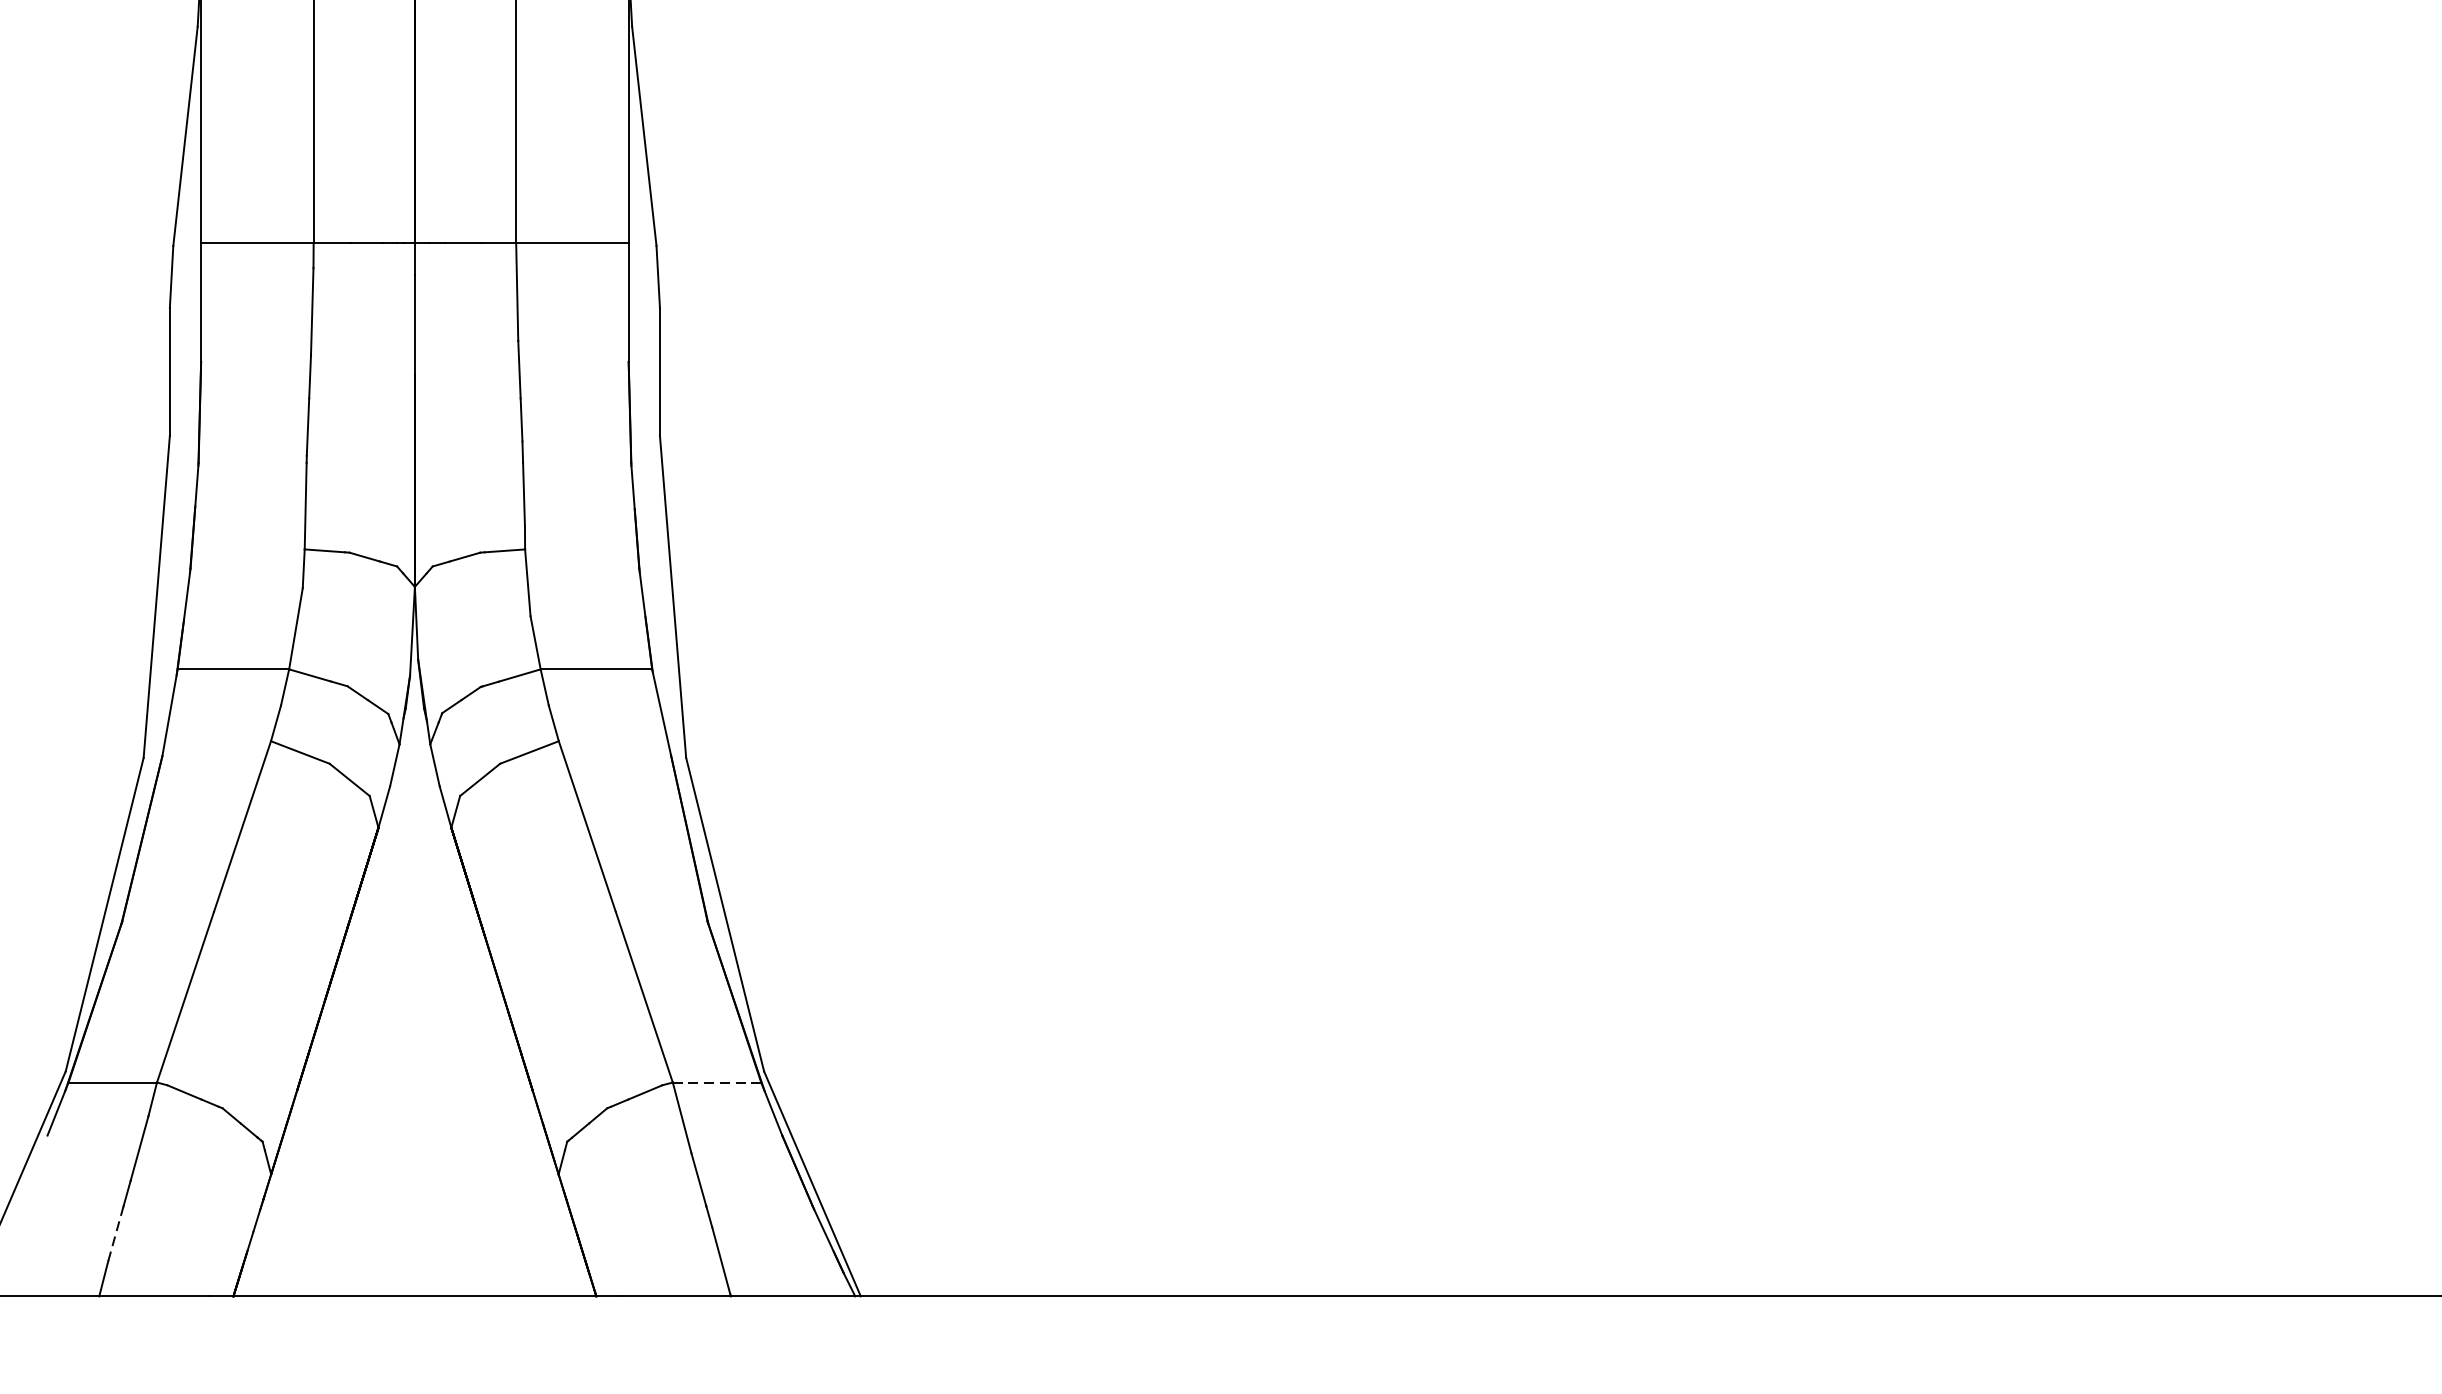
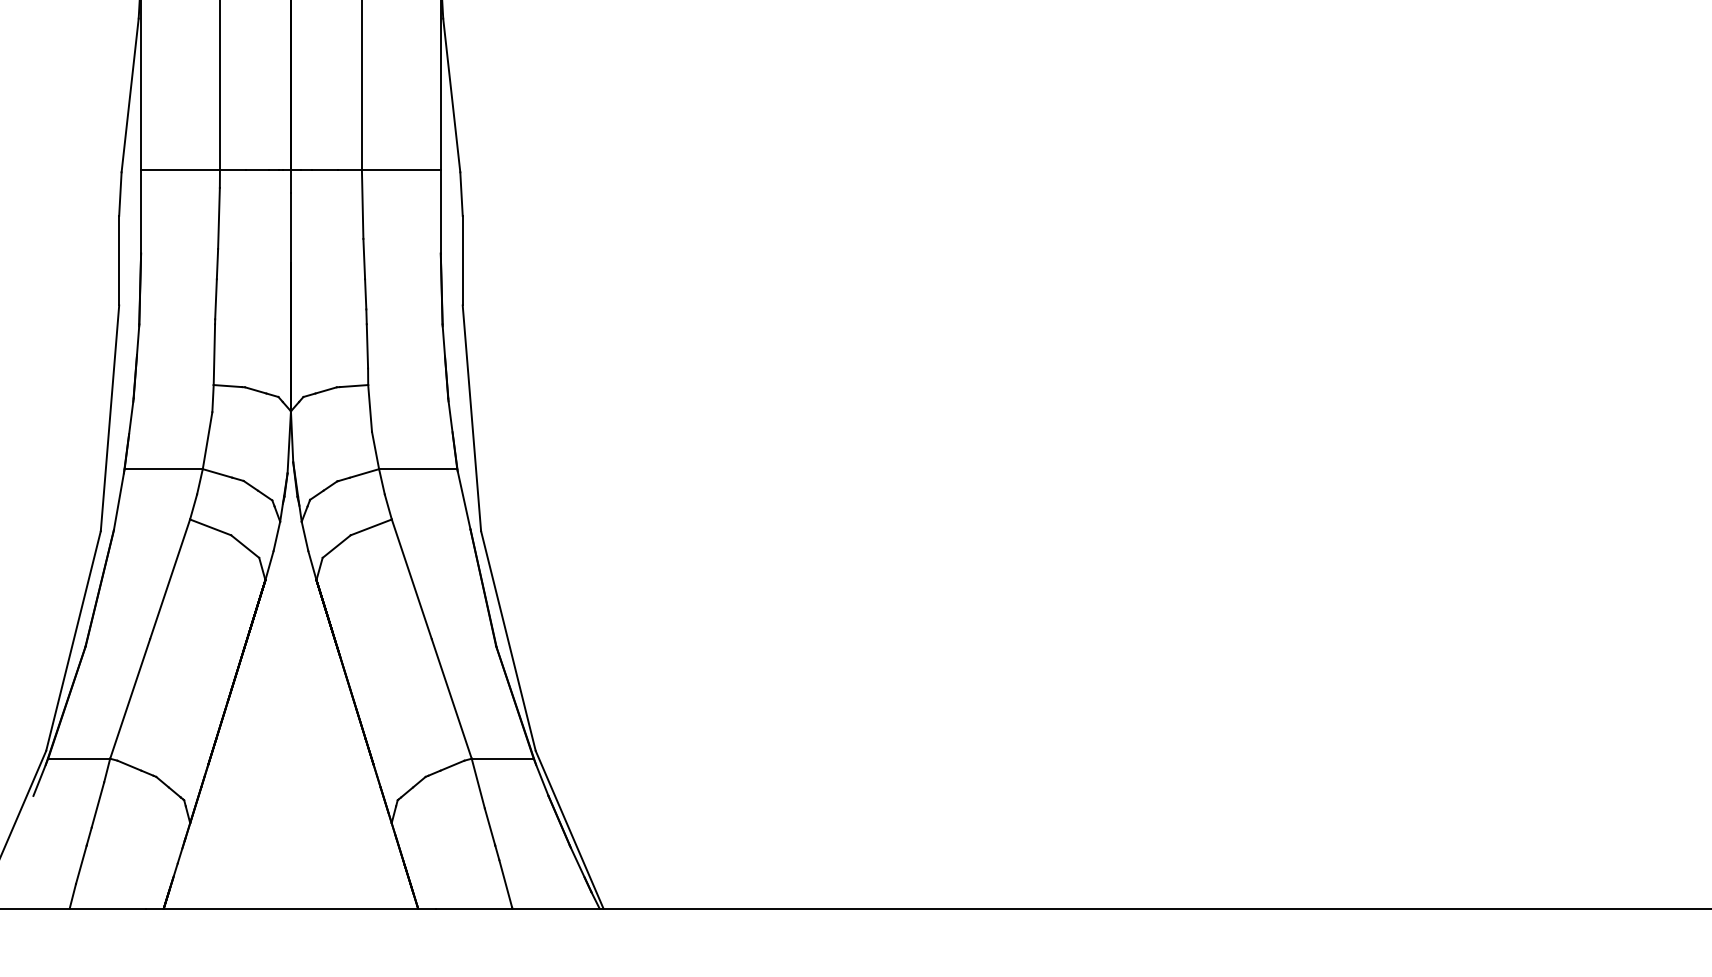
line: (716, 1082) -> (502, 758), dashed -> solid
line: (116, 1233) -> (81, 864), dashed -> solid

